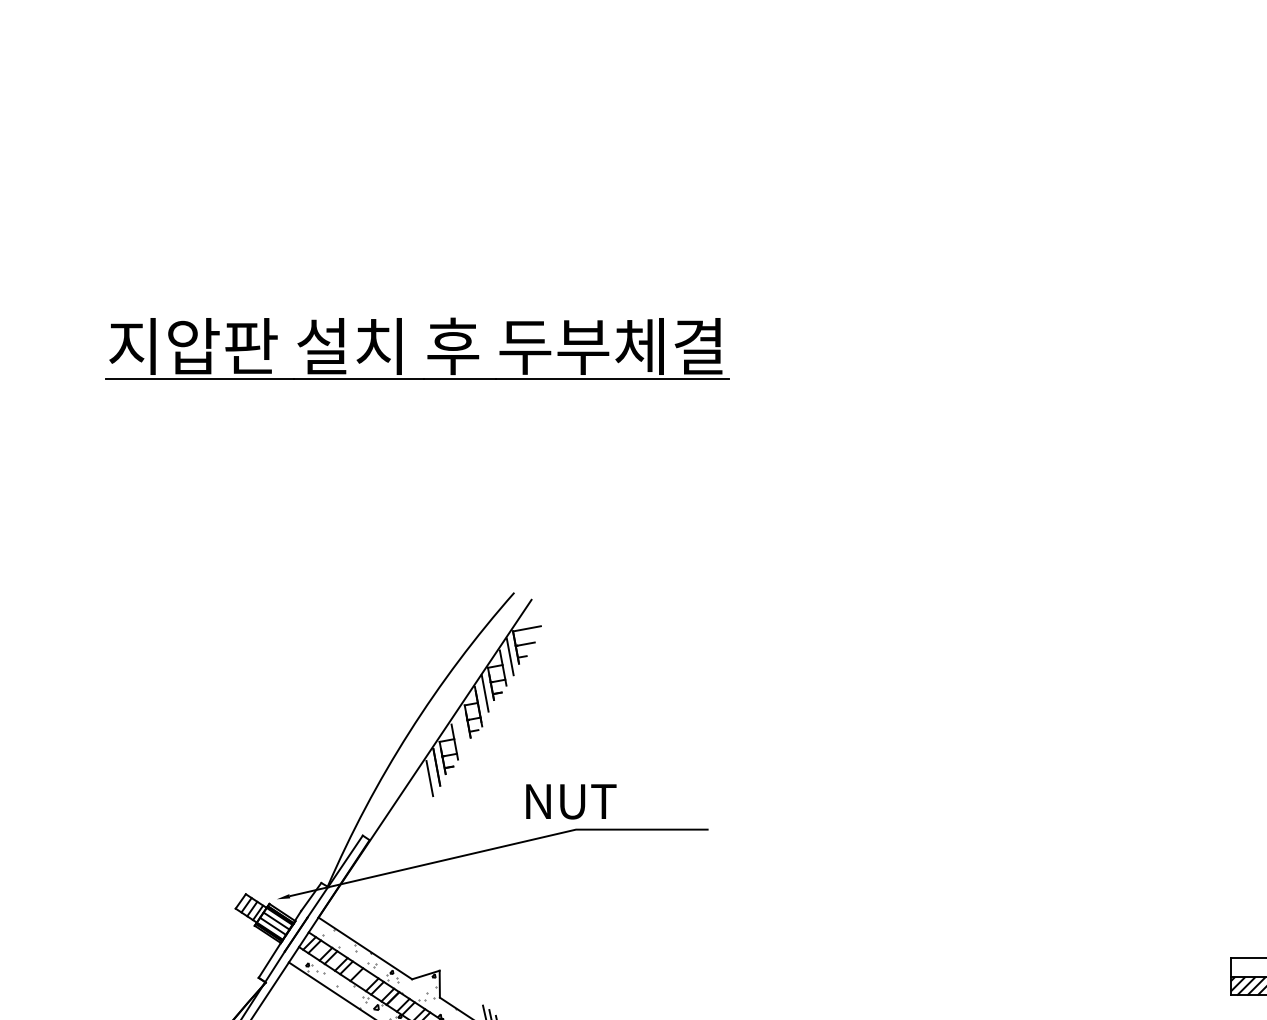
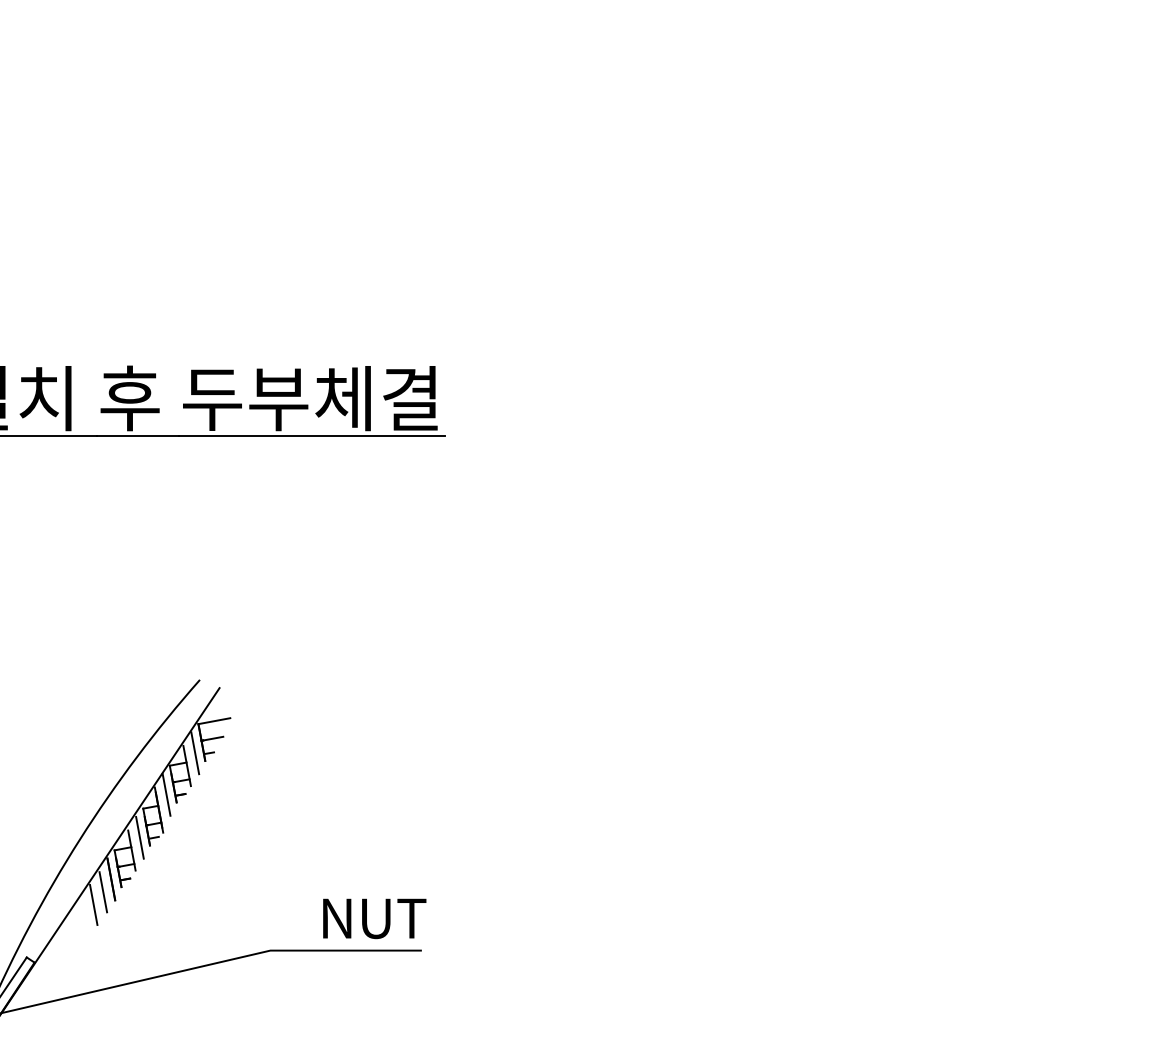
line: (461, 730) -> (139, 837), added
line: (421, 789) -> (93, 904), added
text: (571, 801) -> (374, 918), moved

